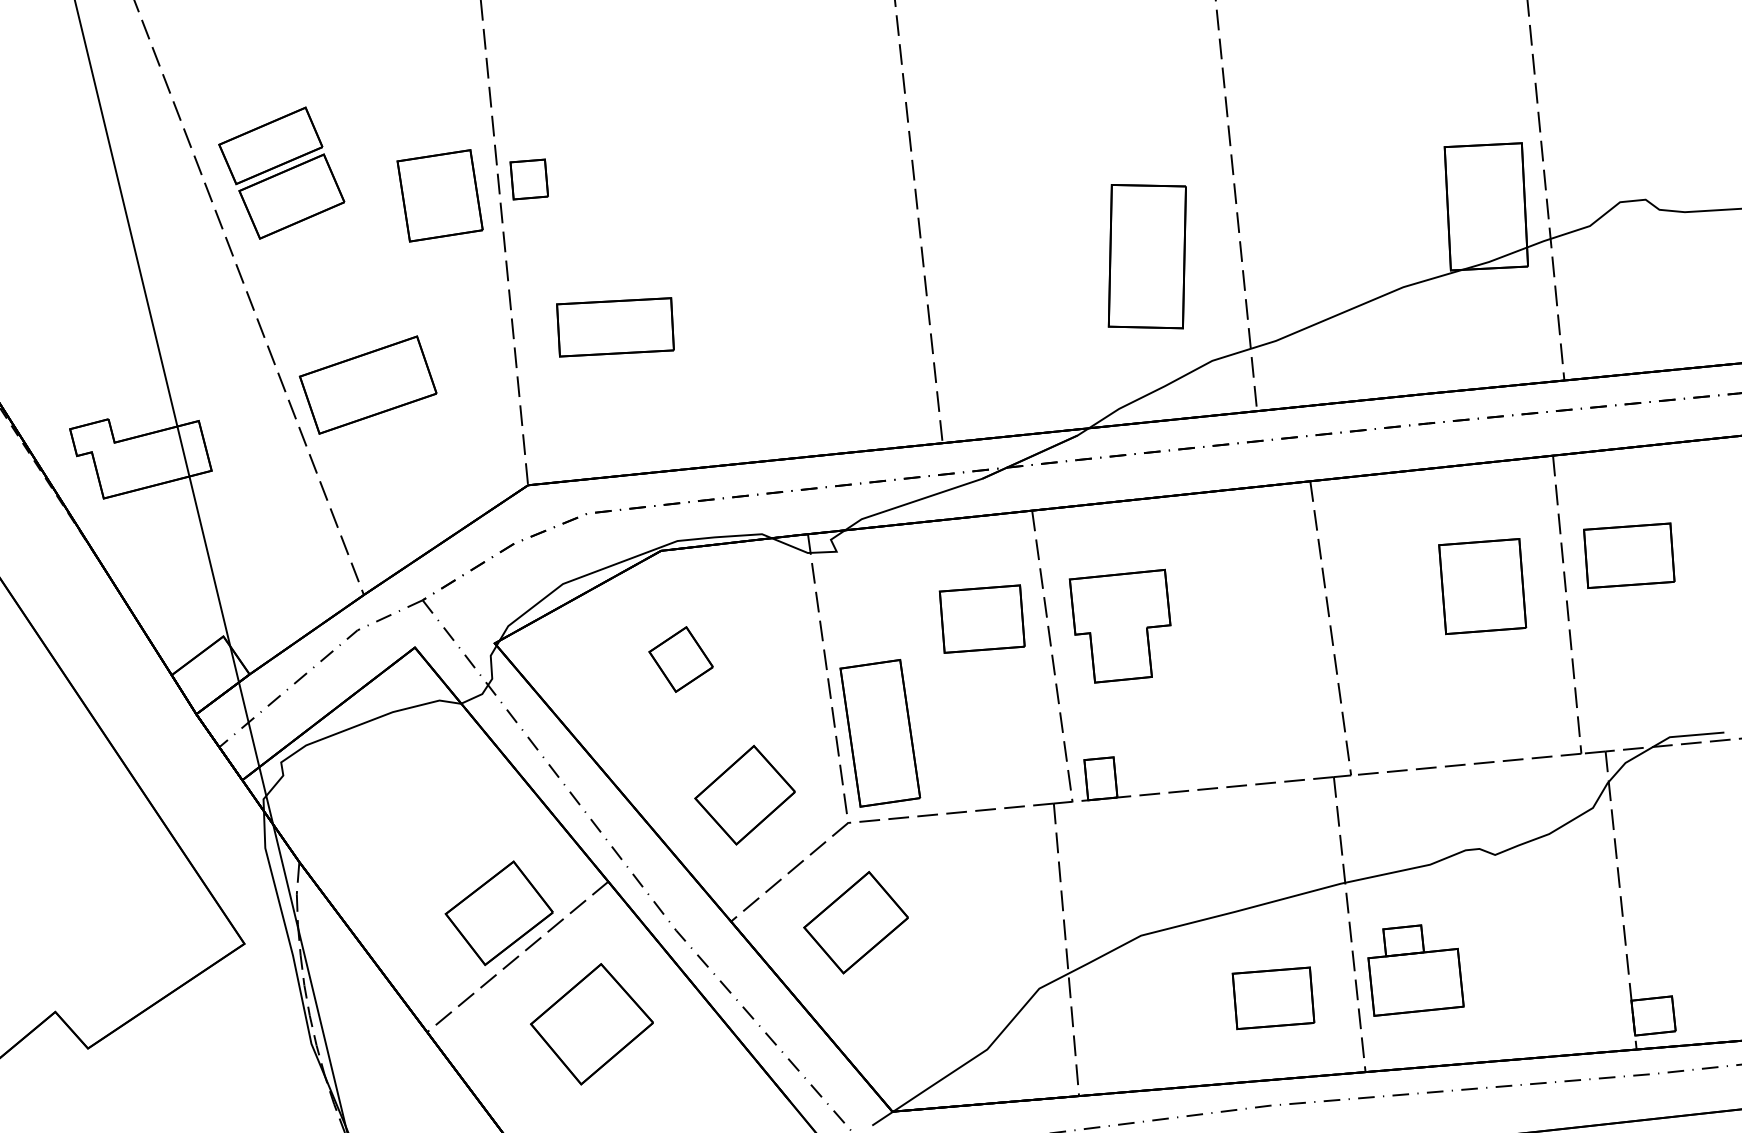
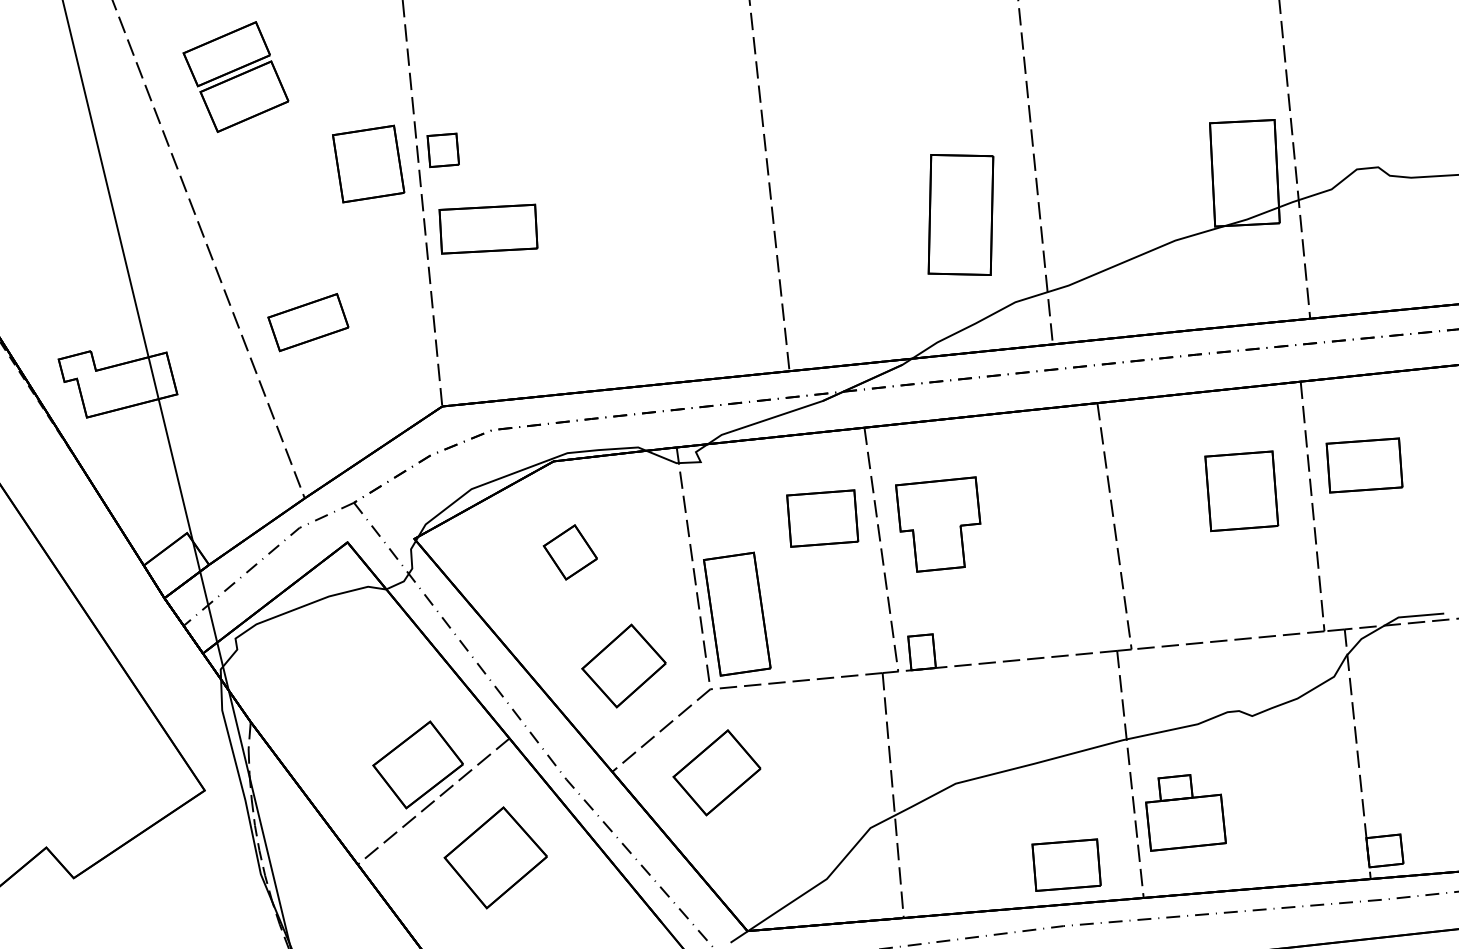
part: (281, 172) -> (235, 76), moved
part: (615, 326) -> (488, 228), moved
part: (368, 385) -> (308, 322), size x0.7
part: (1273, 997) -> (1066, 864), moved

